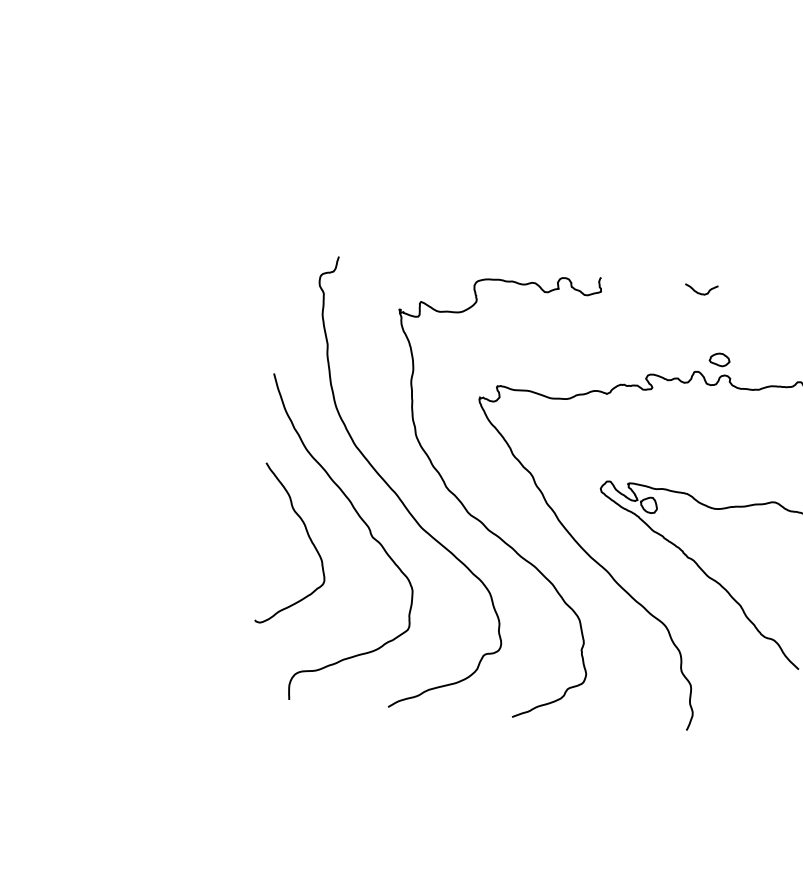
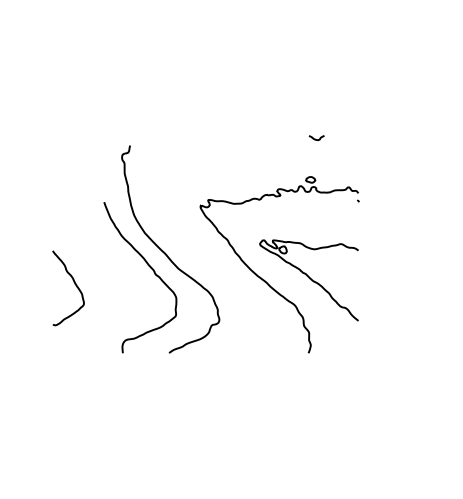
curve: (698, 290) -> (315, 138), moved
curve: (474, 514) -> (202, 260), removed
curve: (307, 538) -> (74, 284), moved

